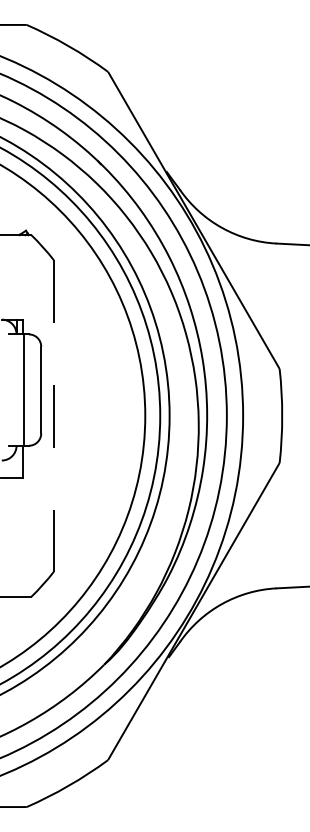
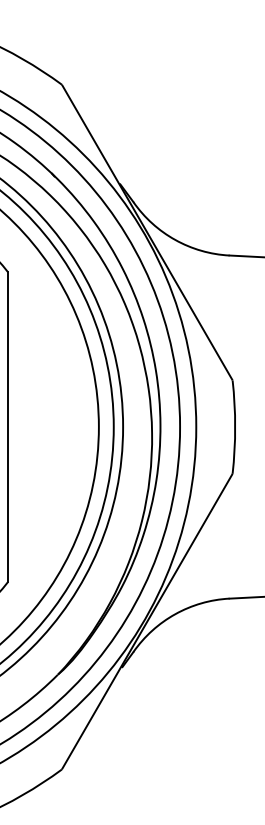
line: (53, 416) -> (7, 427), dashed -> solid

